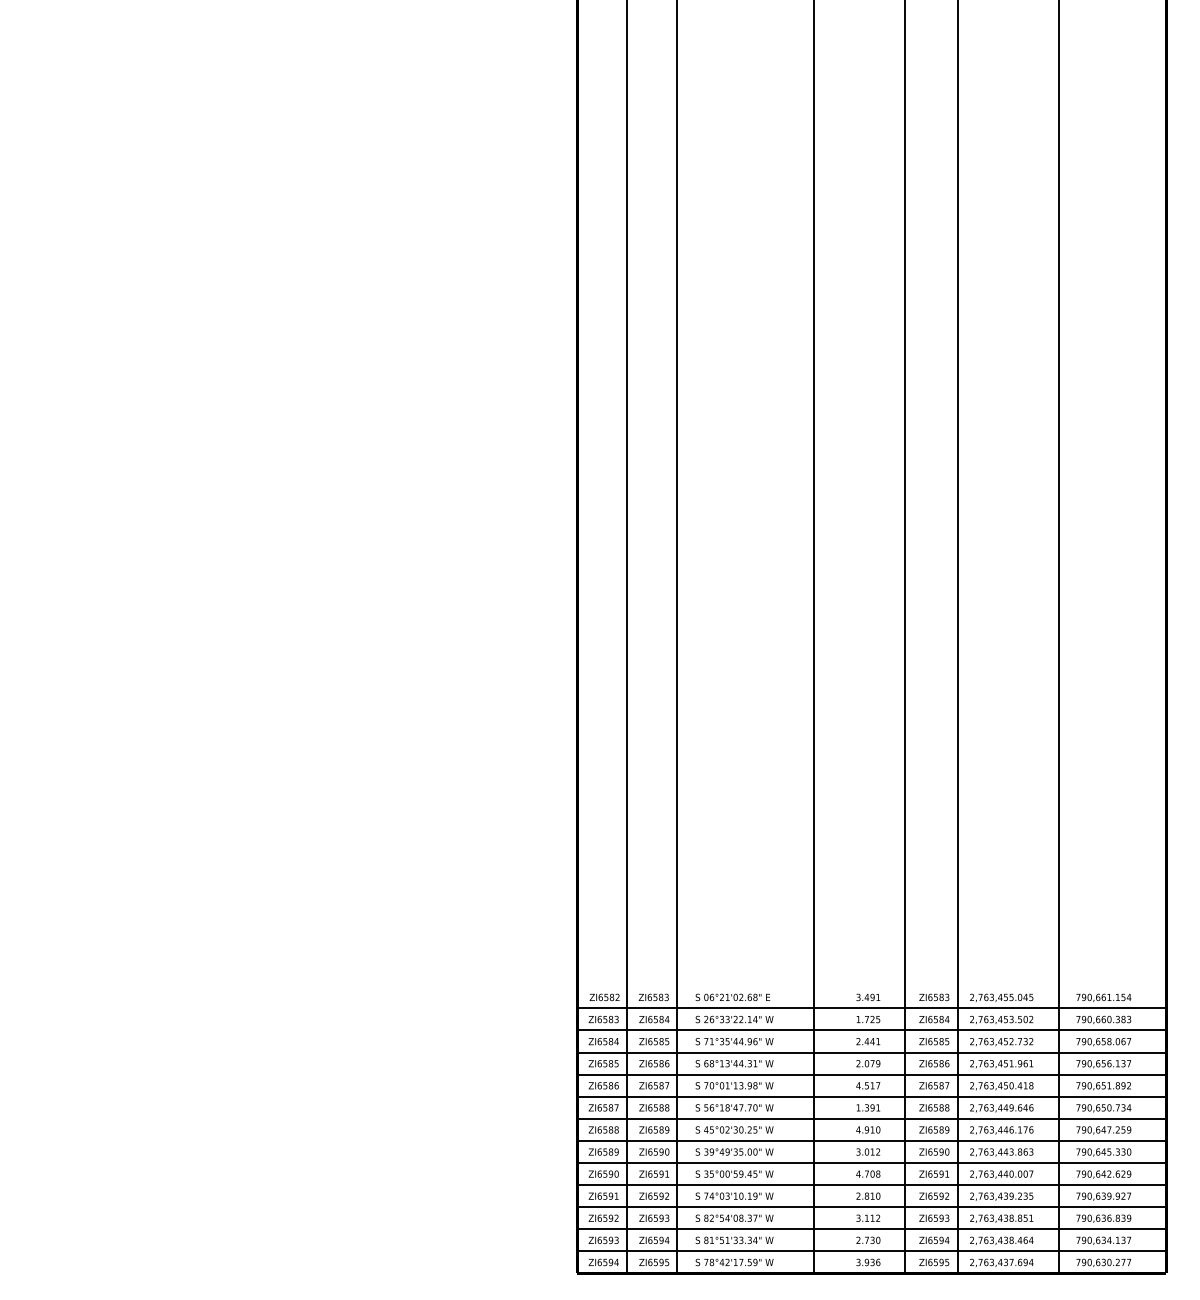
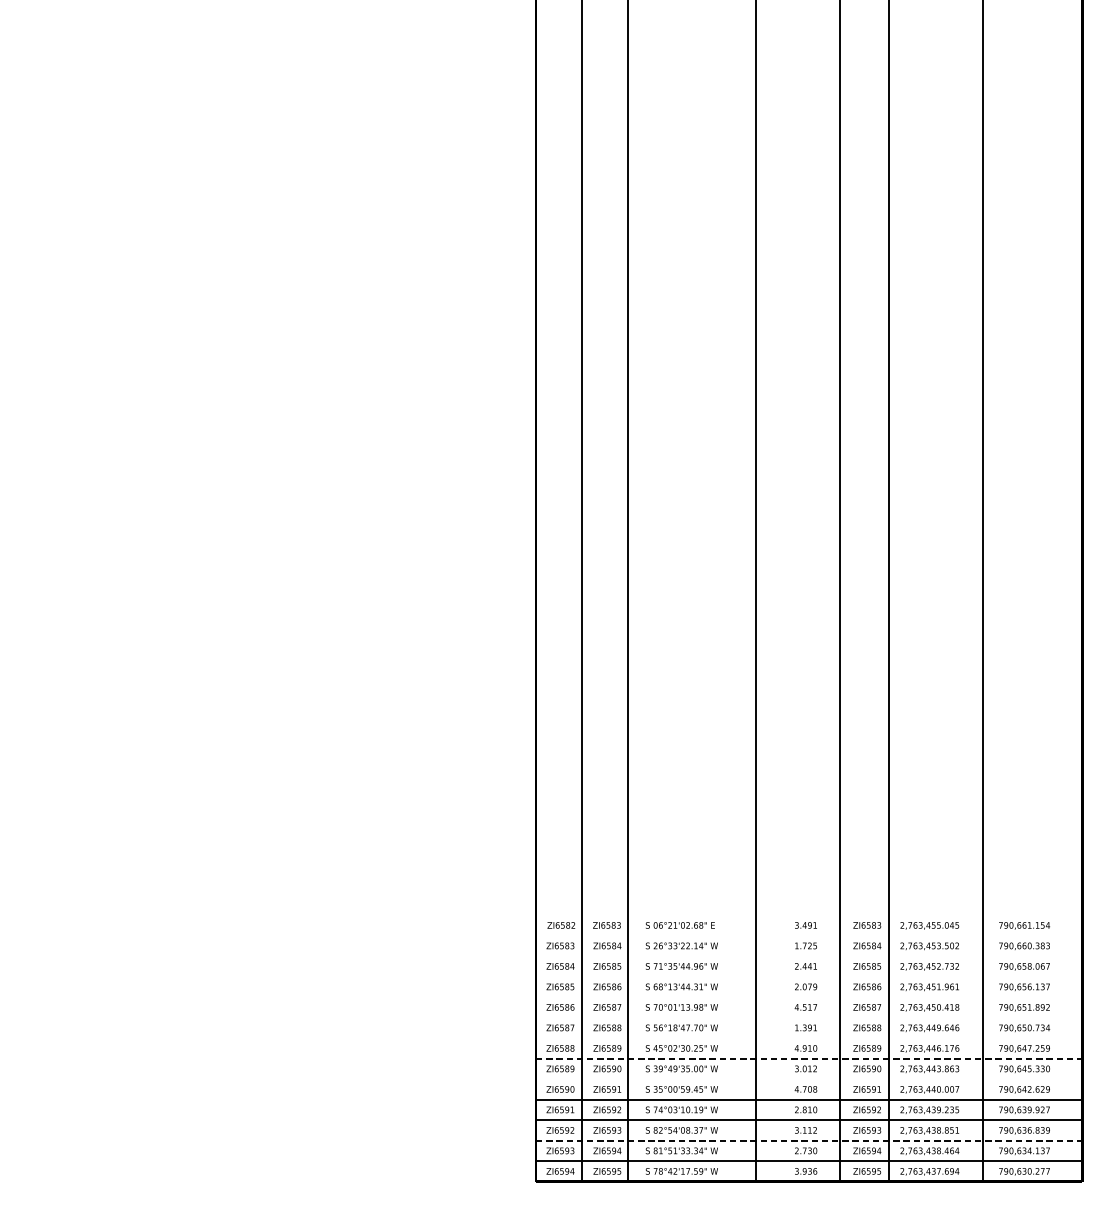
line: (871, 1008) -> (808, 935), removed
line: (871, 1030) -> (808, 956), removed
line: (871, 1052) -> (808, 976), removed
line: (871, 1074) -> (808, 996), removed
line: (871, 1096) -> (808, 1017), removed
line: (871, 1118) -> (808, 1037), removed
line: (872, 1140) -> (809, 1058), solid -> dashed
line: (871, 1163) -> (808, 1079), removed
line: (872, 1229) -> (809, 1140), solid -> dashed

